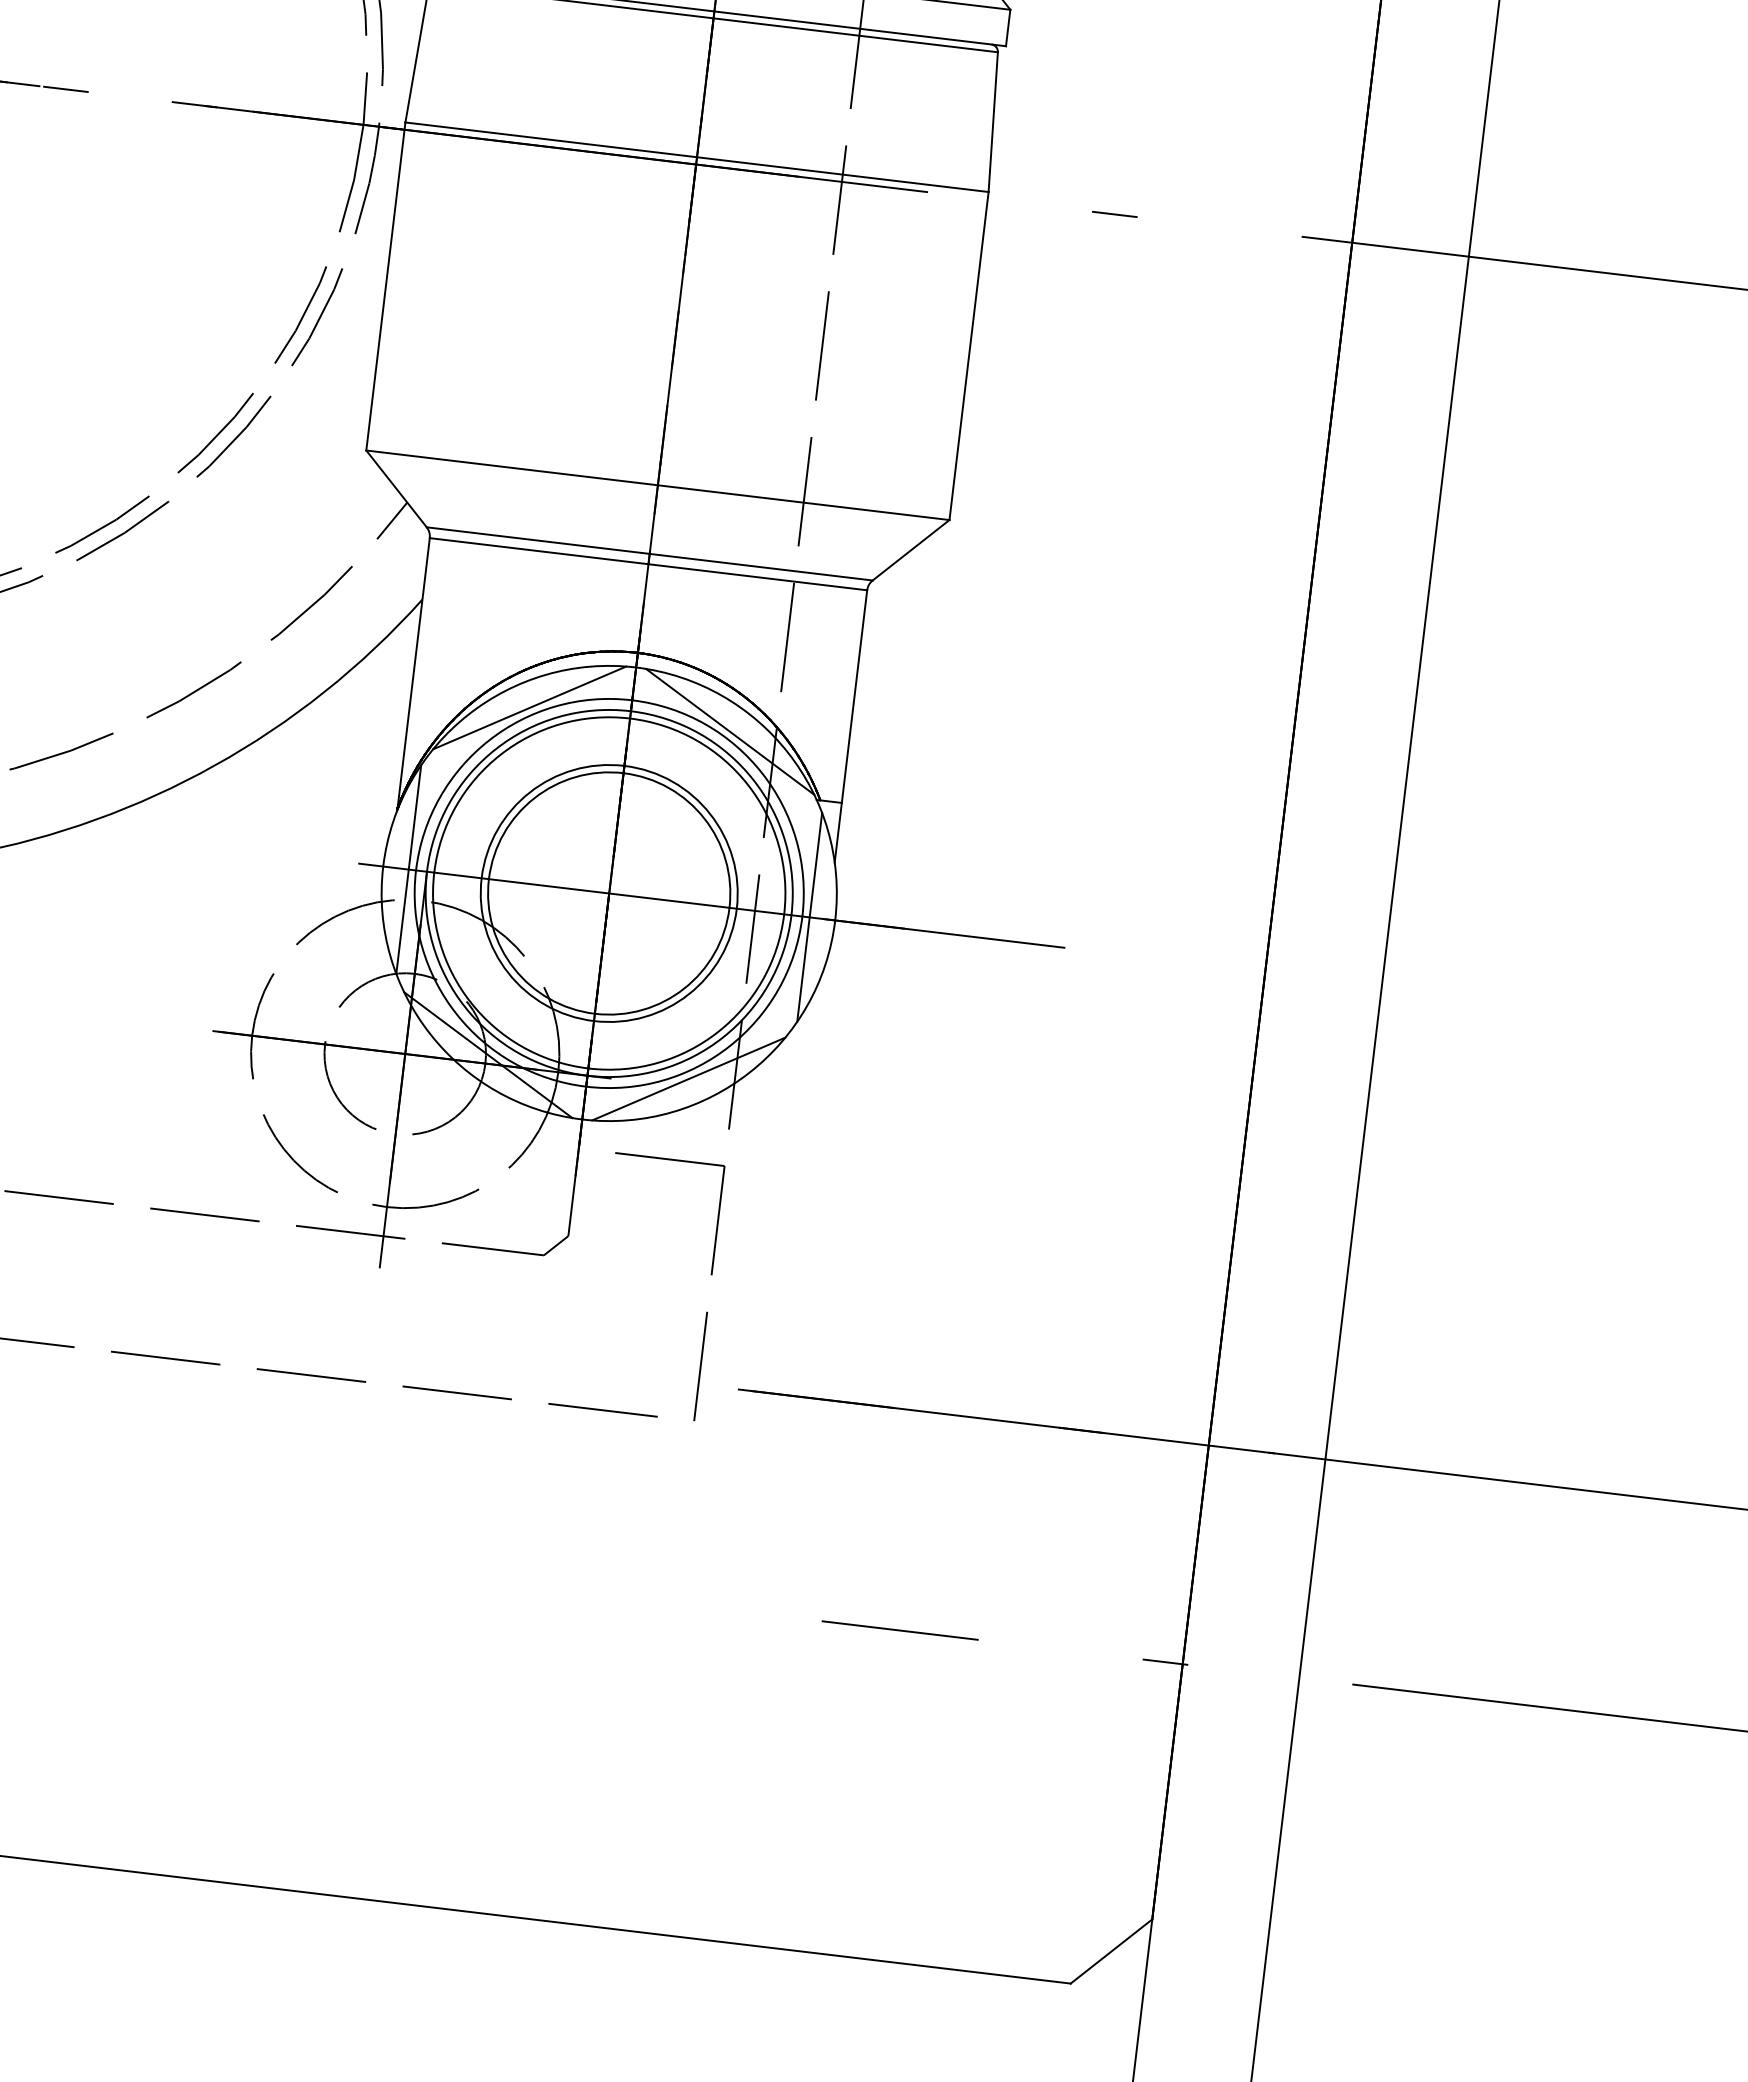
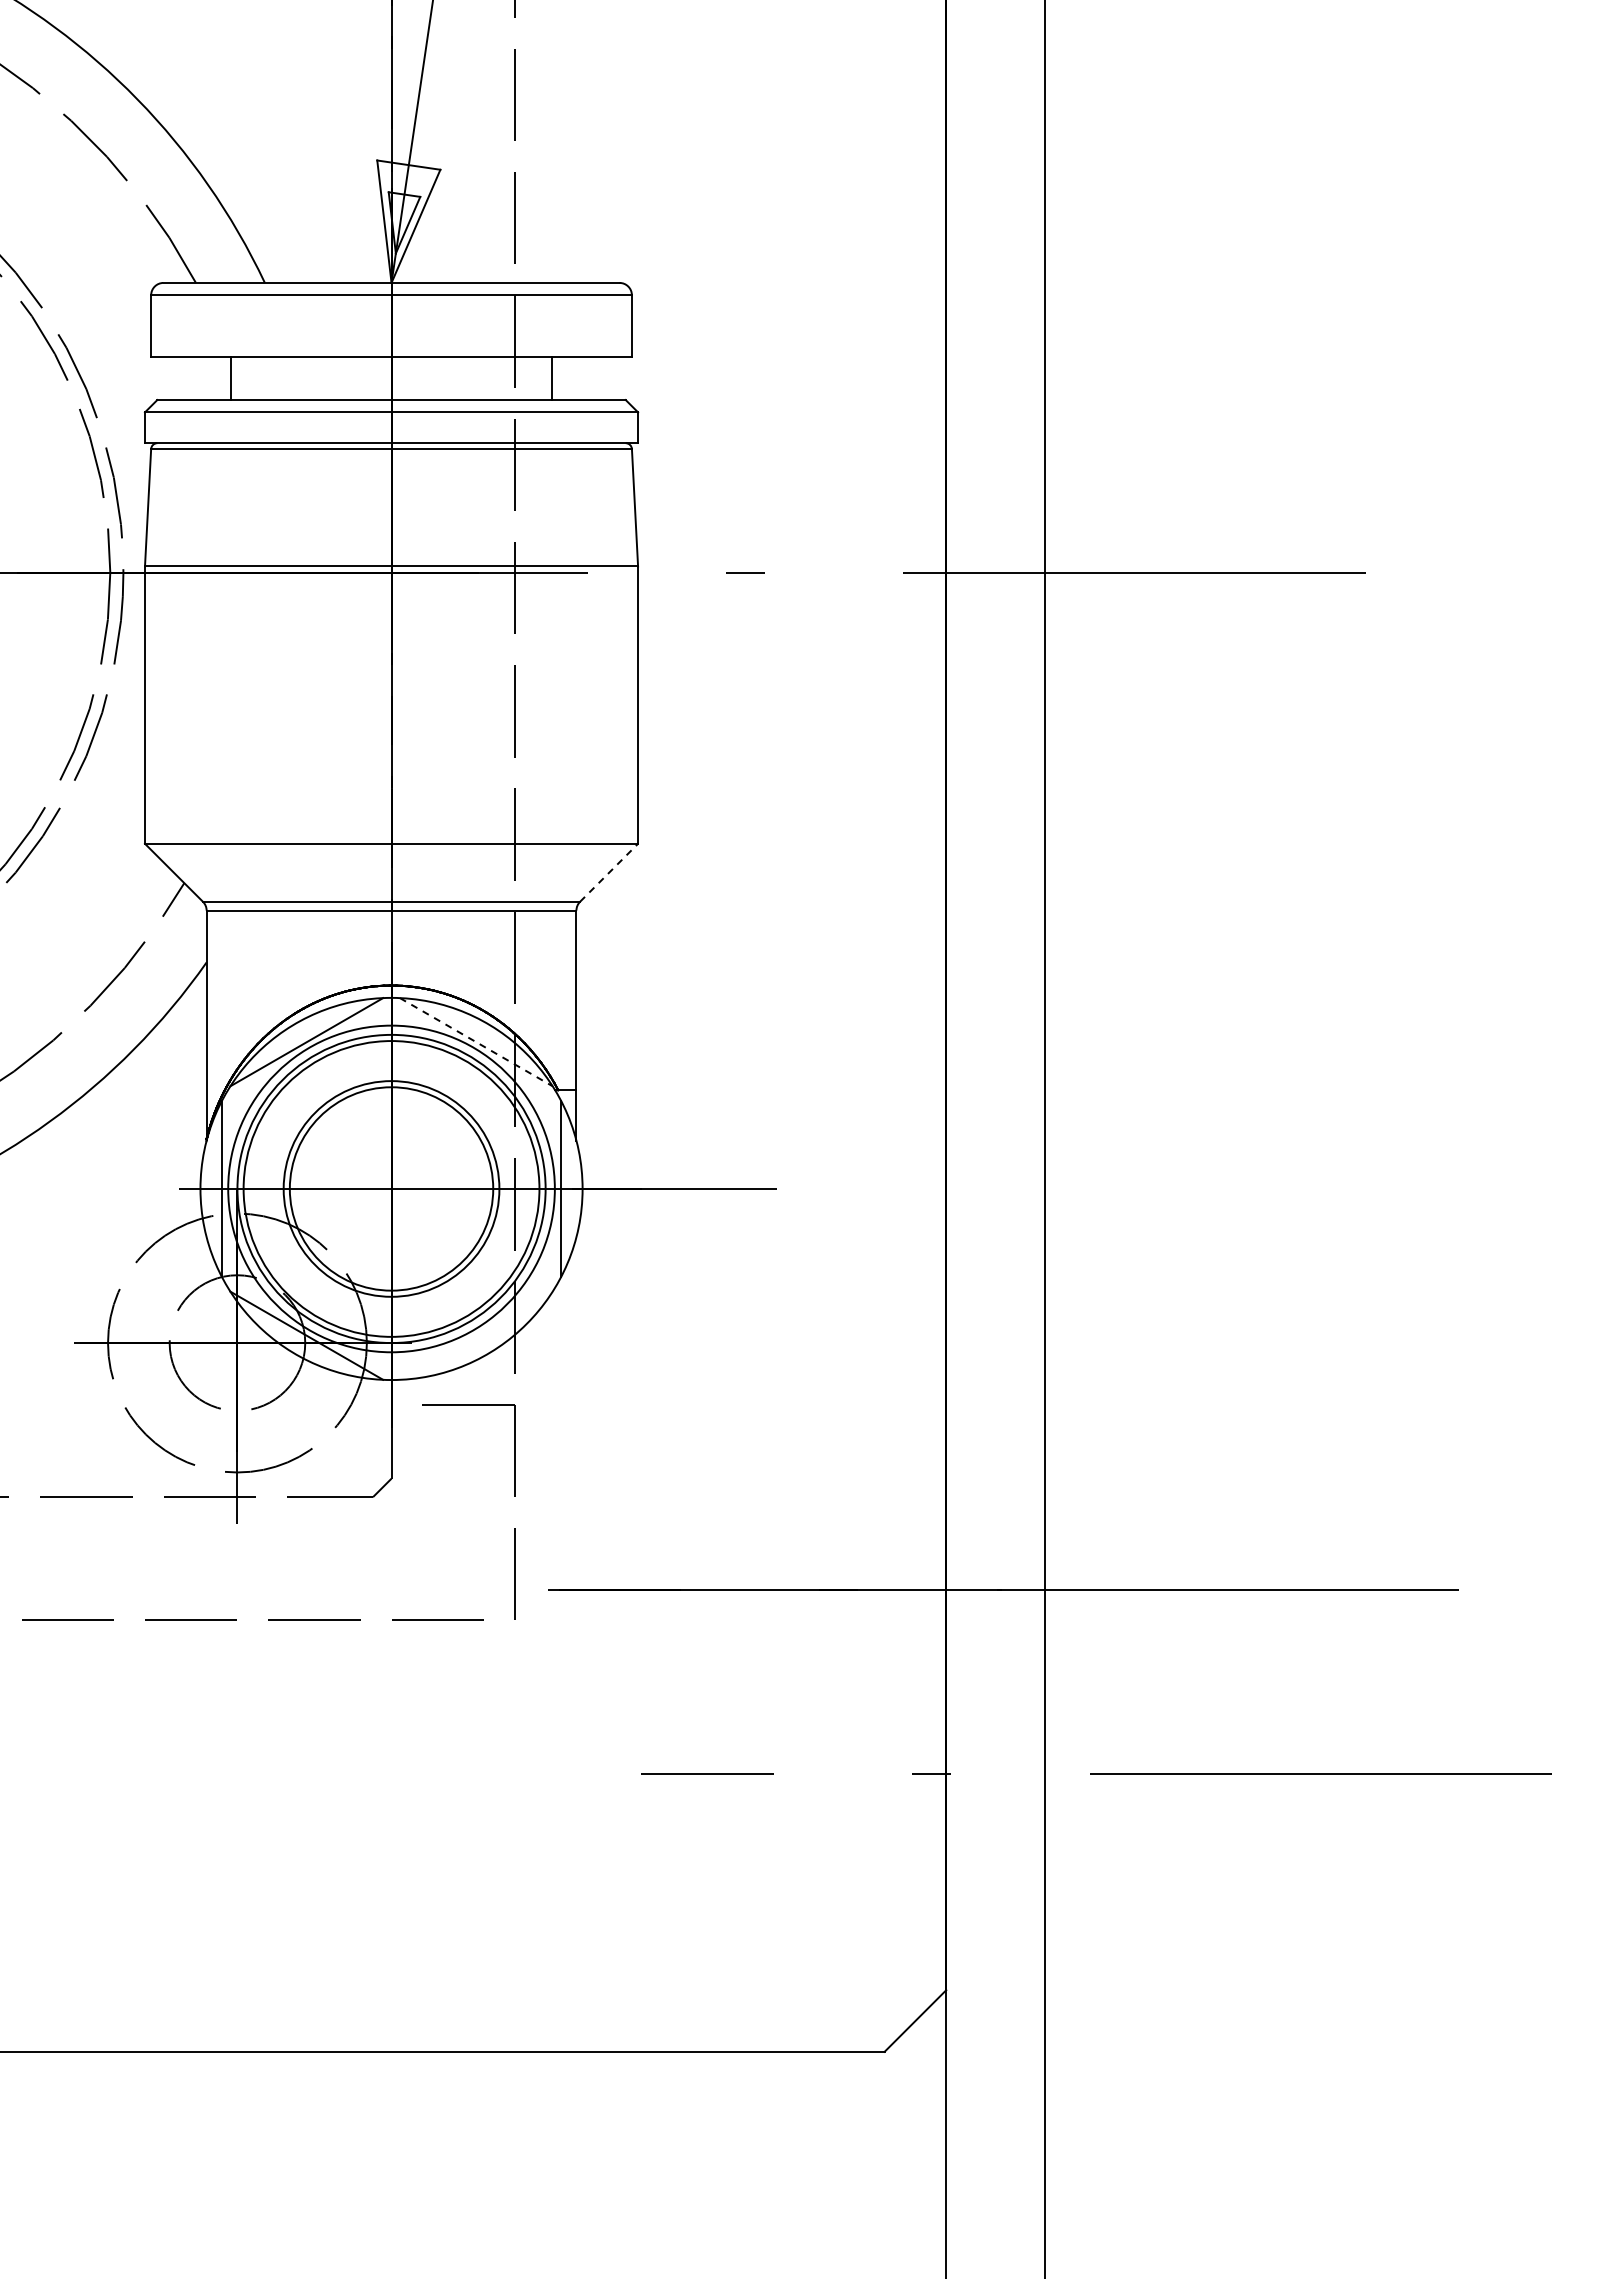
line: (911, 549) -> (609, 872), solid -> dashed
line: (730, 732) -> (476, 1042), solid -> dashed
line: (687, 1078) -> (475, 1335), removed

